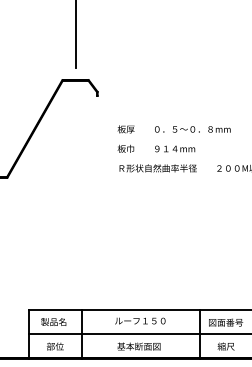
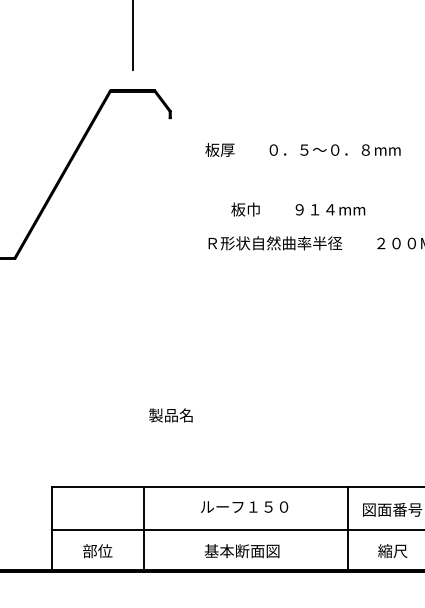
text: (173, 129) -> (301, 150), moved
text: (156, 148) -> (298, 208), moved
text: (53, 321) -> (170, 414), moved

